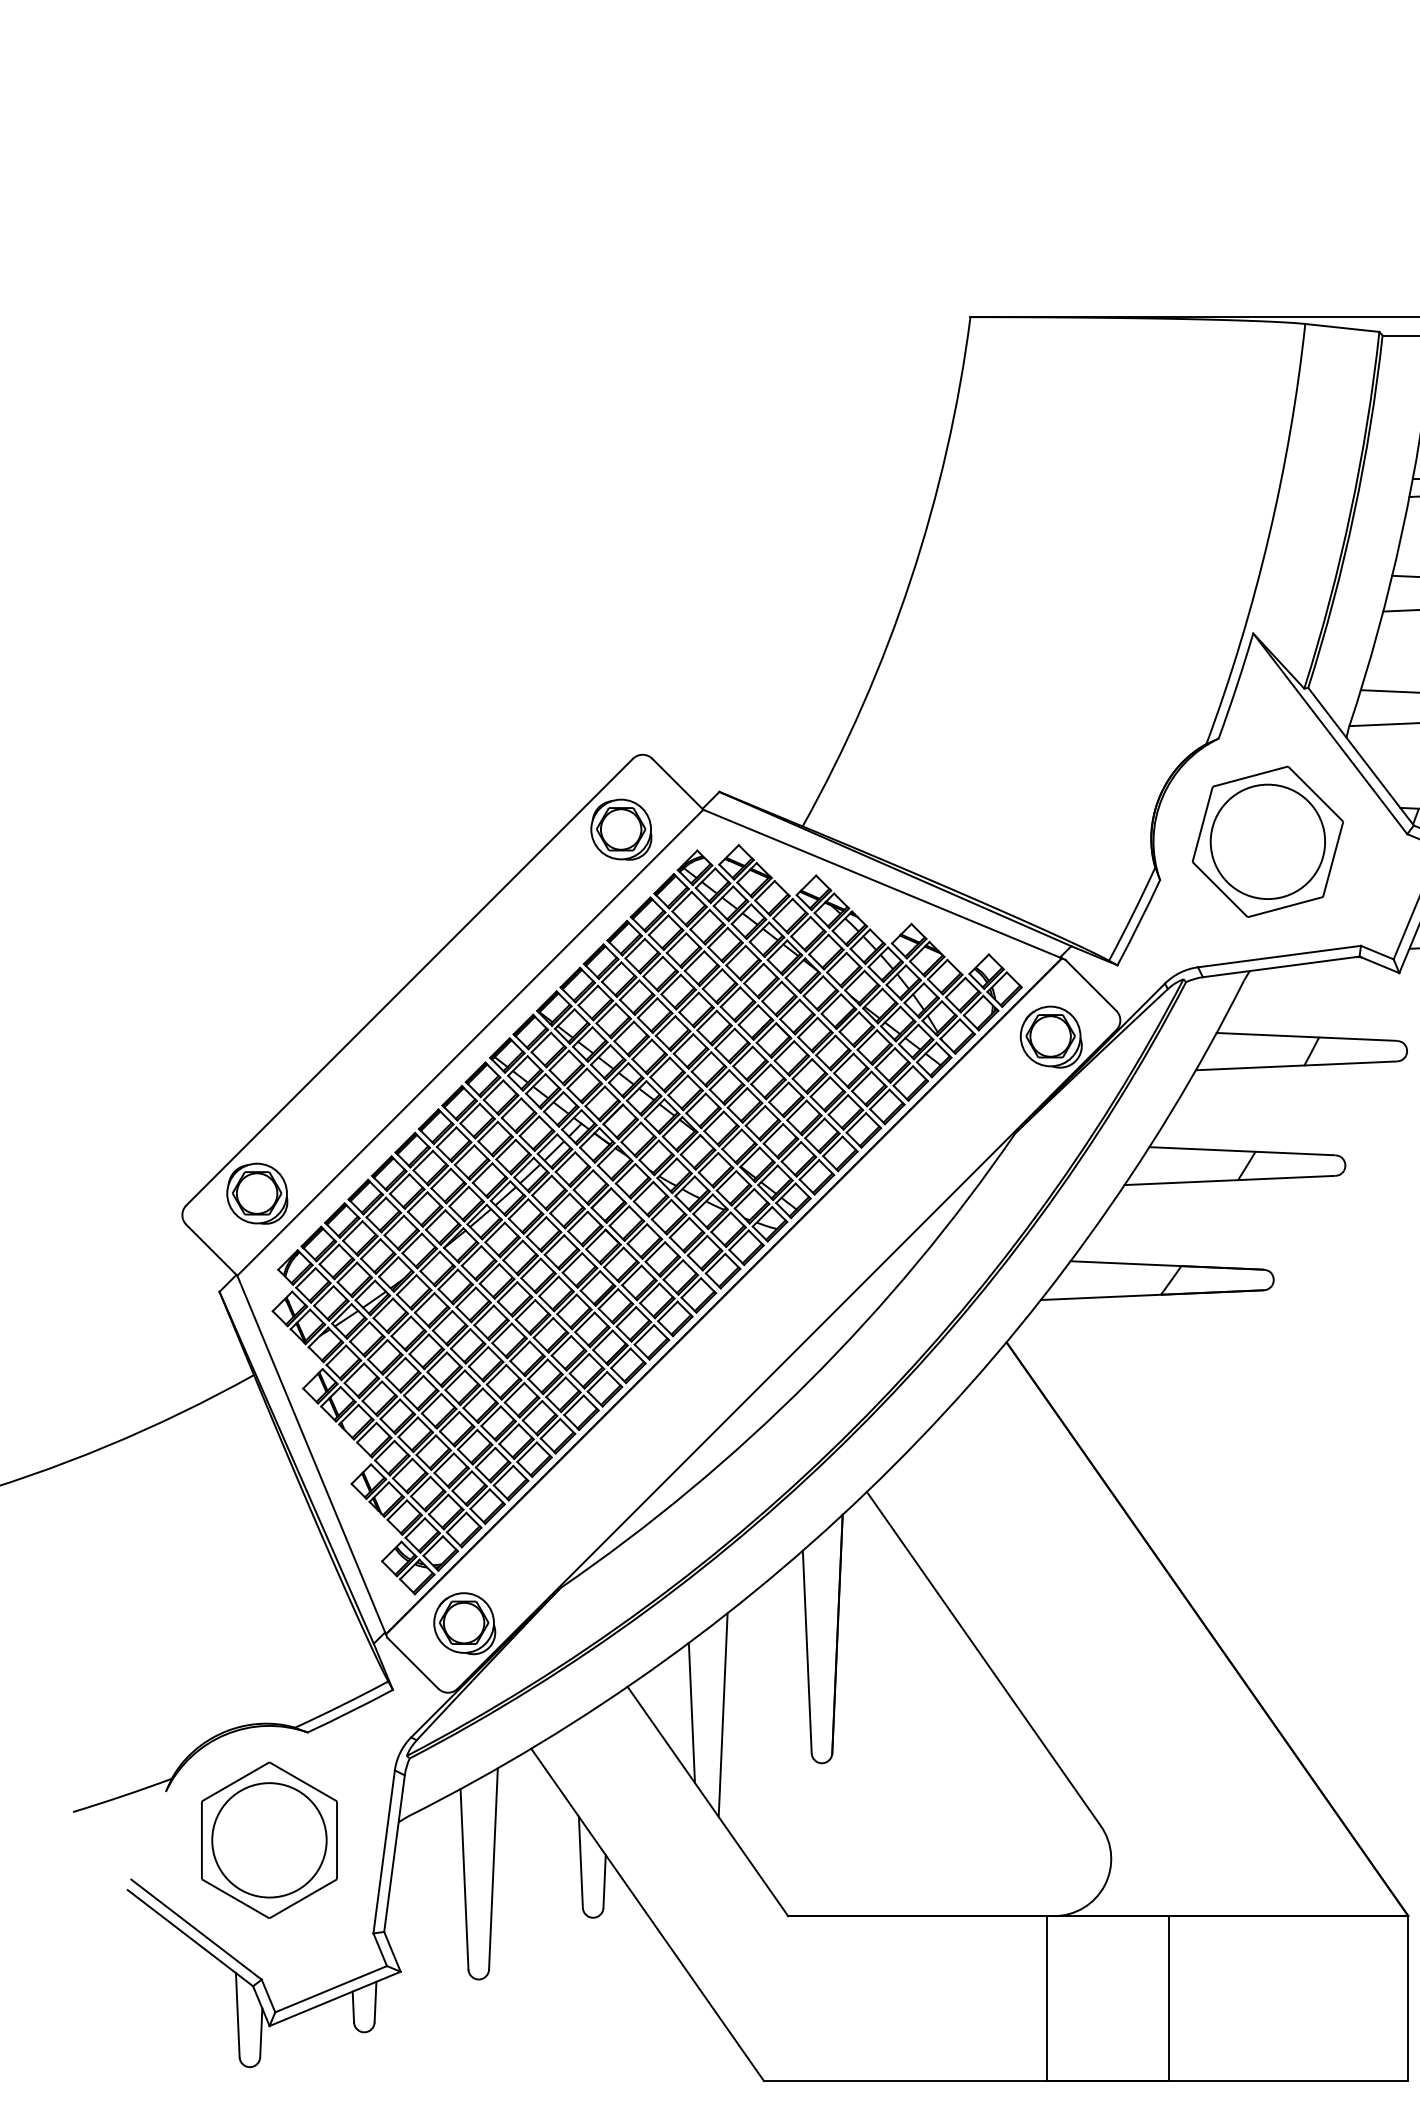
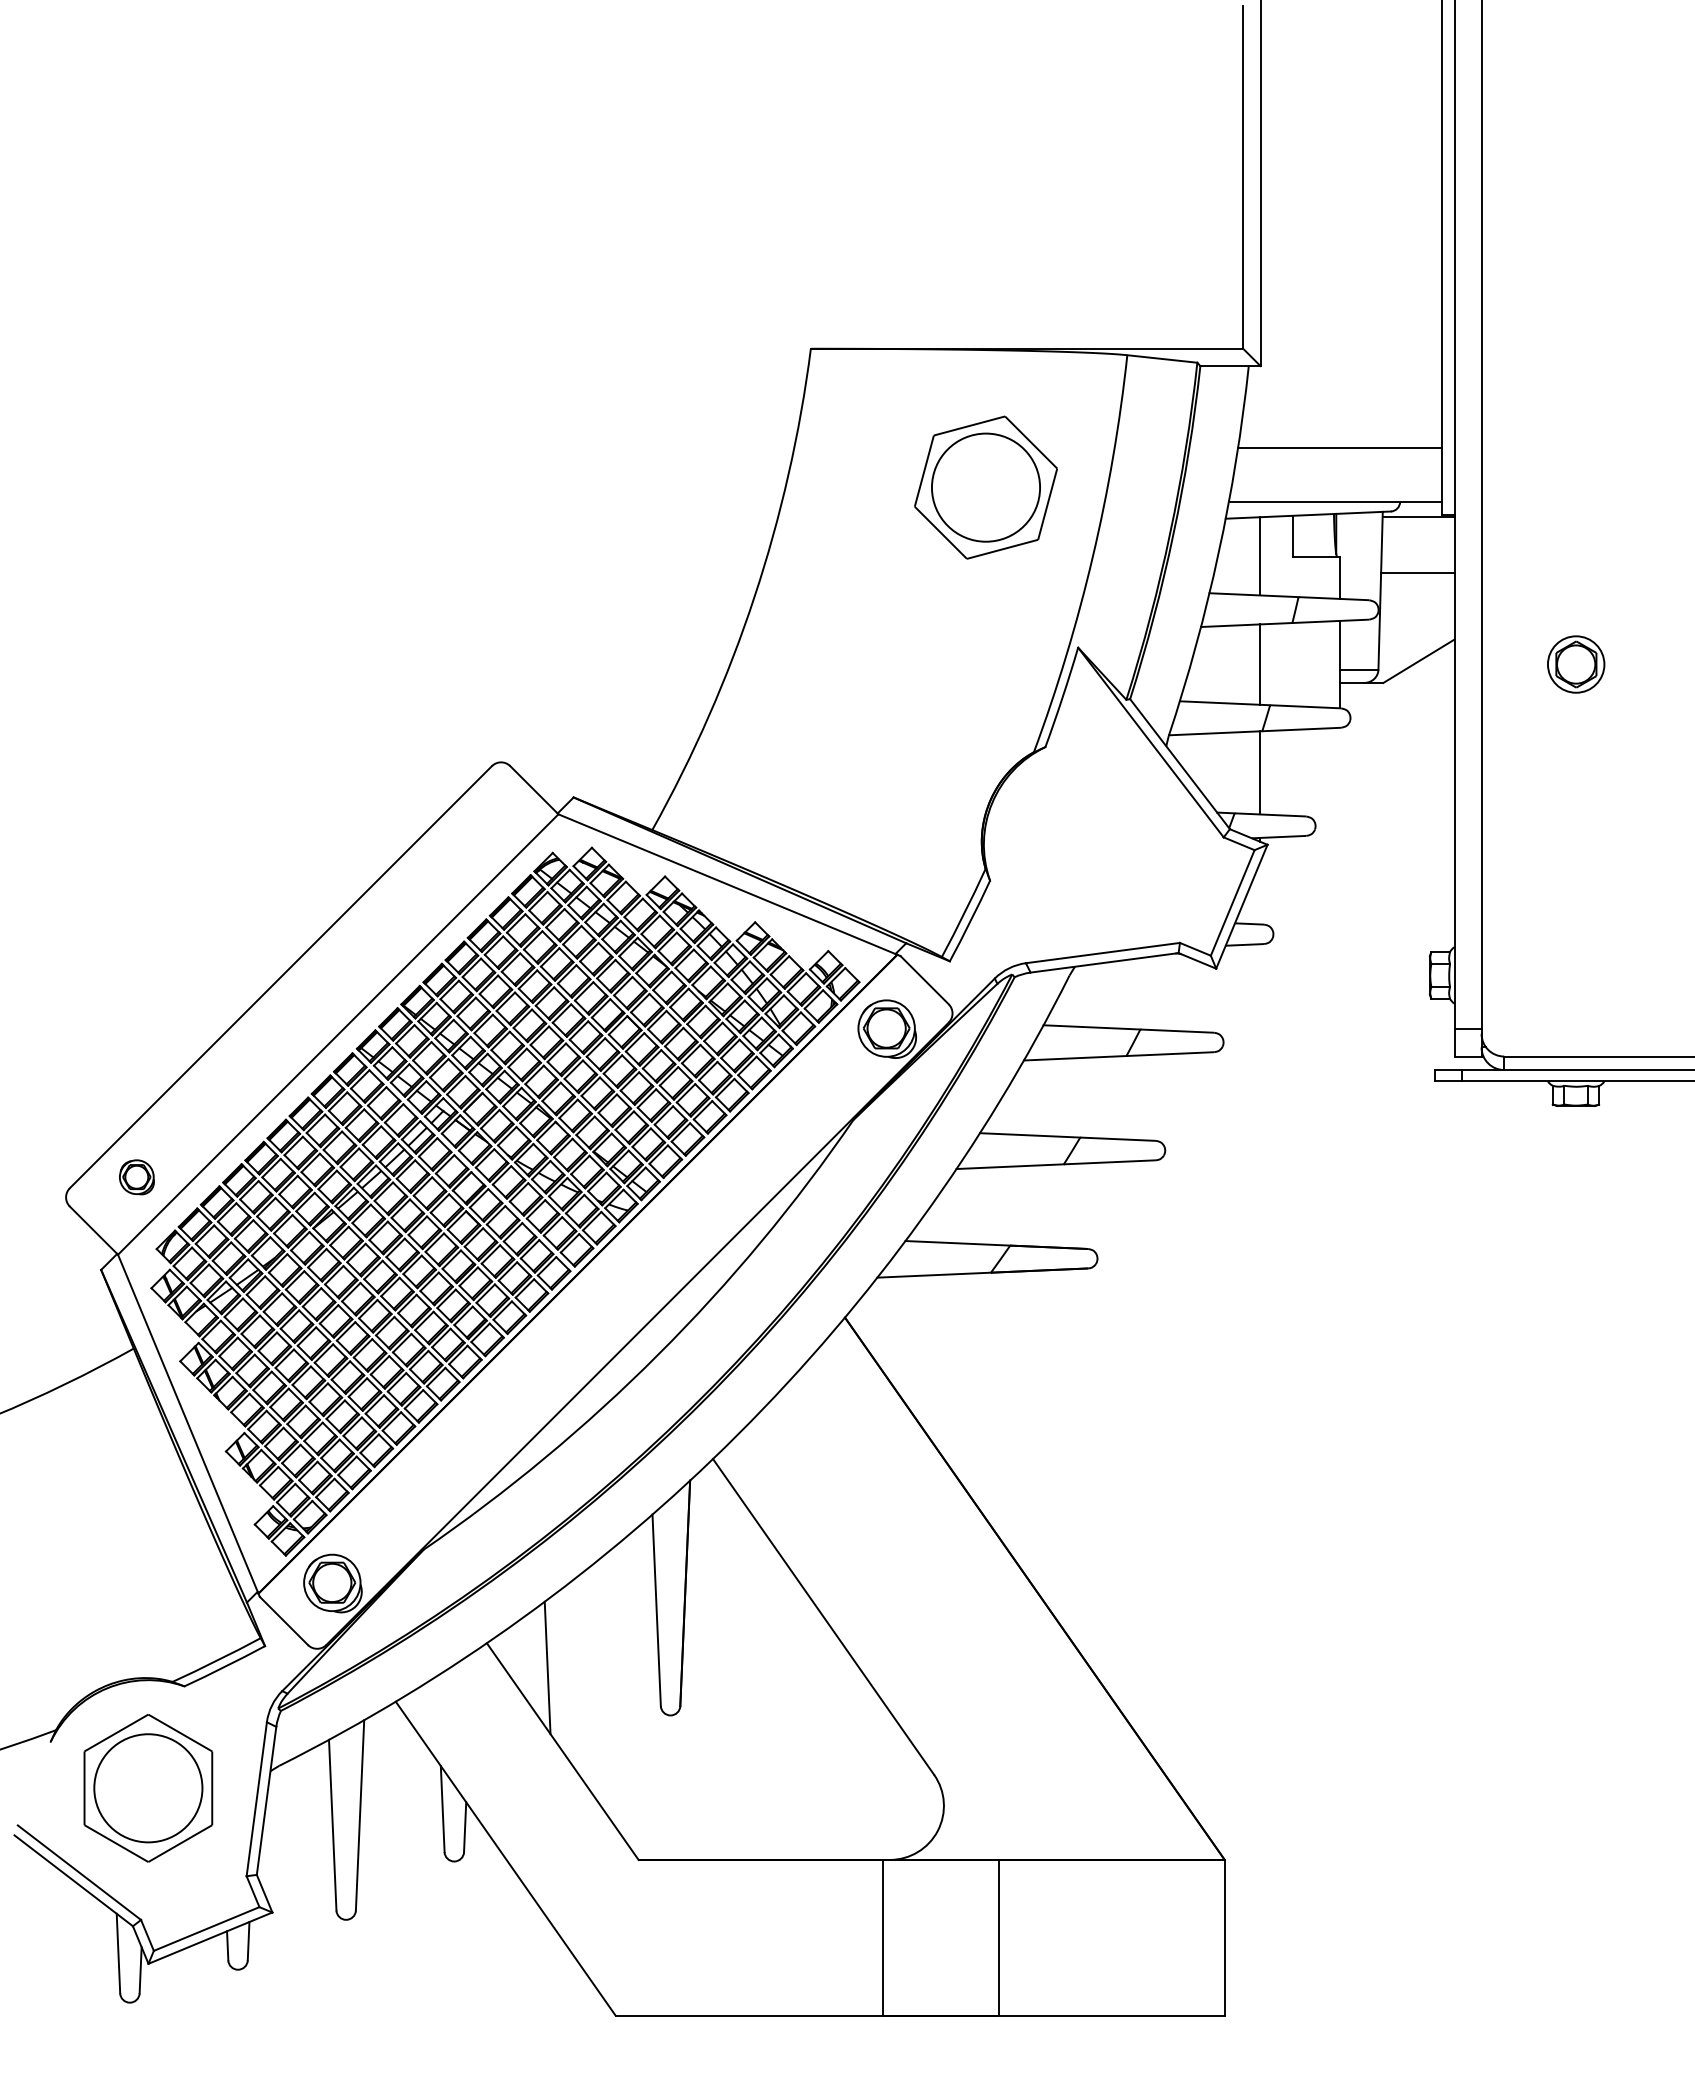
part: (620, 828) -> (480, 832), removed
part: (1267, 841) -> (985, 487), moved
part: (256, 1194) -> (136, 1177), size x0.6
line: (722, 1714) -> (576, 1669), removed

